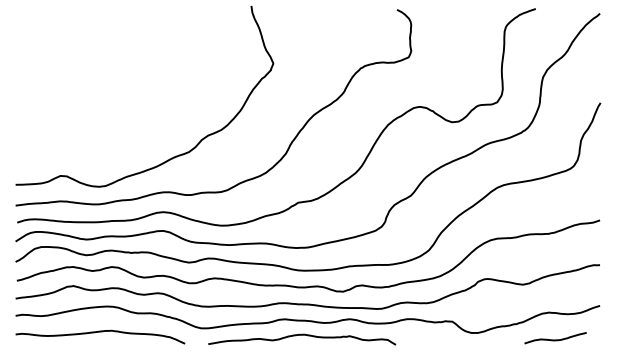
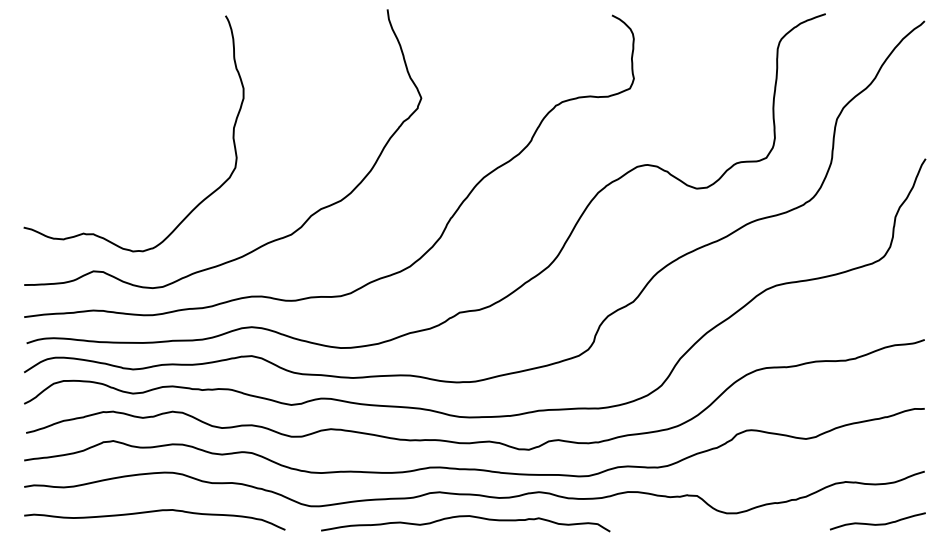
curve: (130, 129) -> (201, 199), added
curve: (555, 339) -> (877, 523), moved

